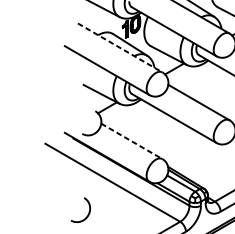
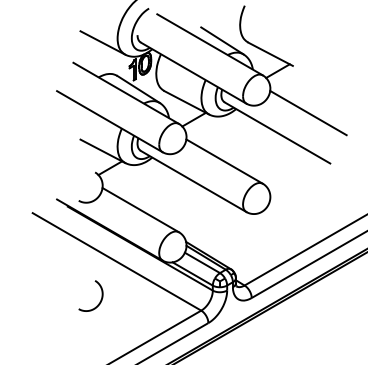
line: (120, 48) -> (126, 93), dashed -> solid
line: (132, 141) -> (141, 210), dashed -> solid
curve: (88, 212) -> (100, 299), moved

